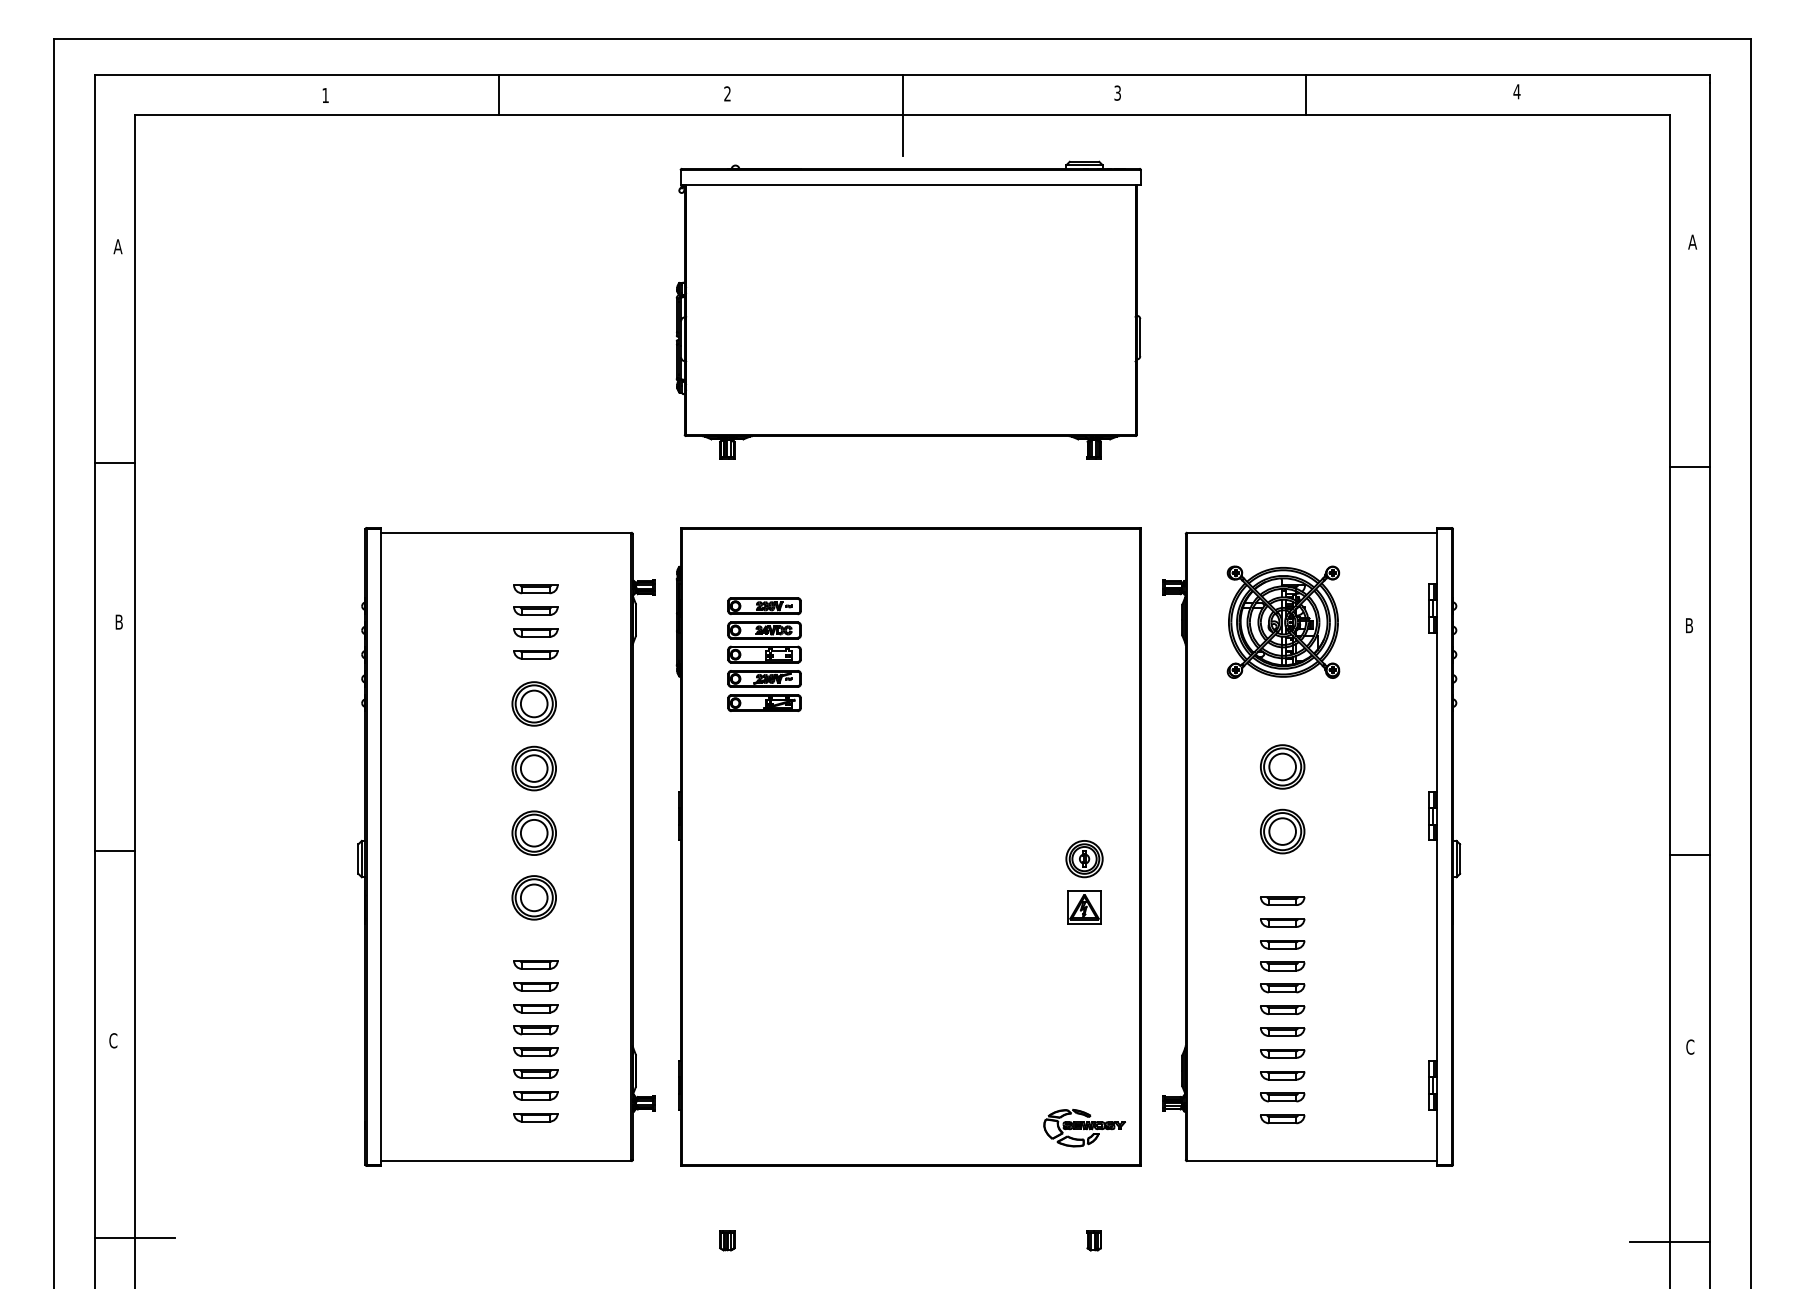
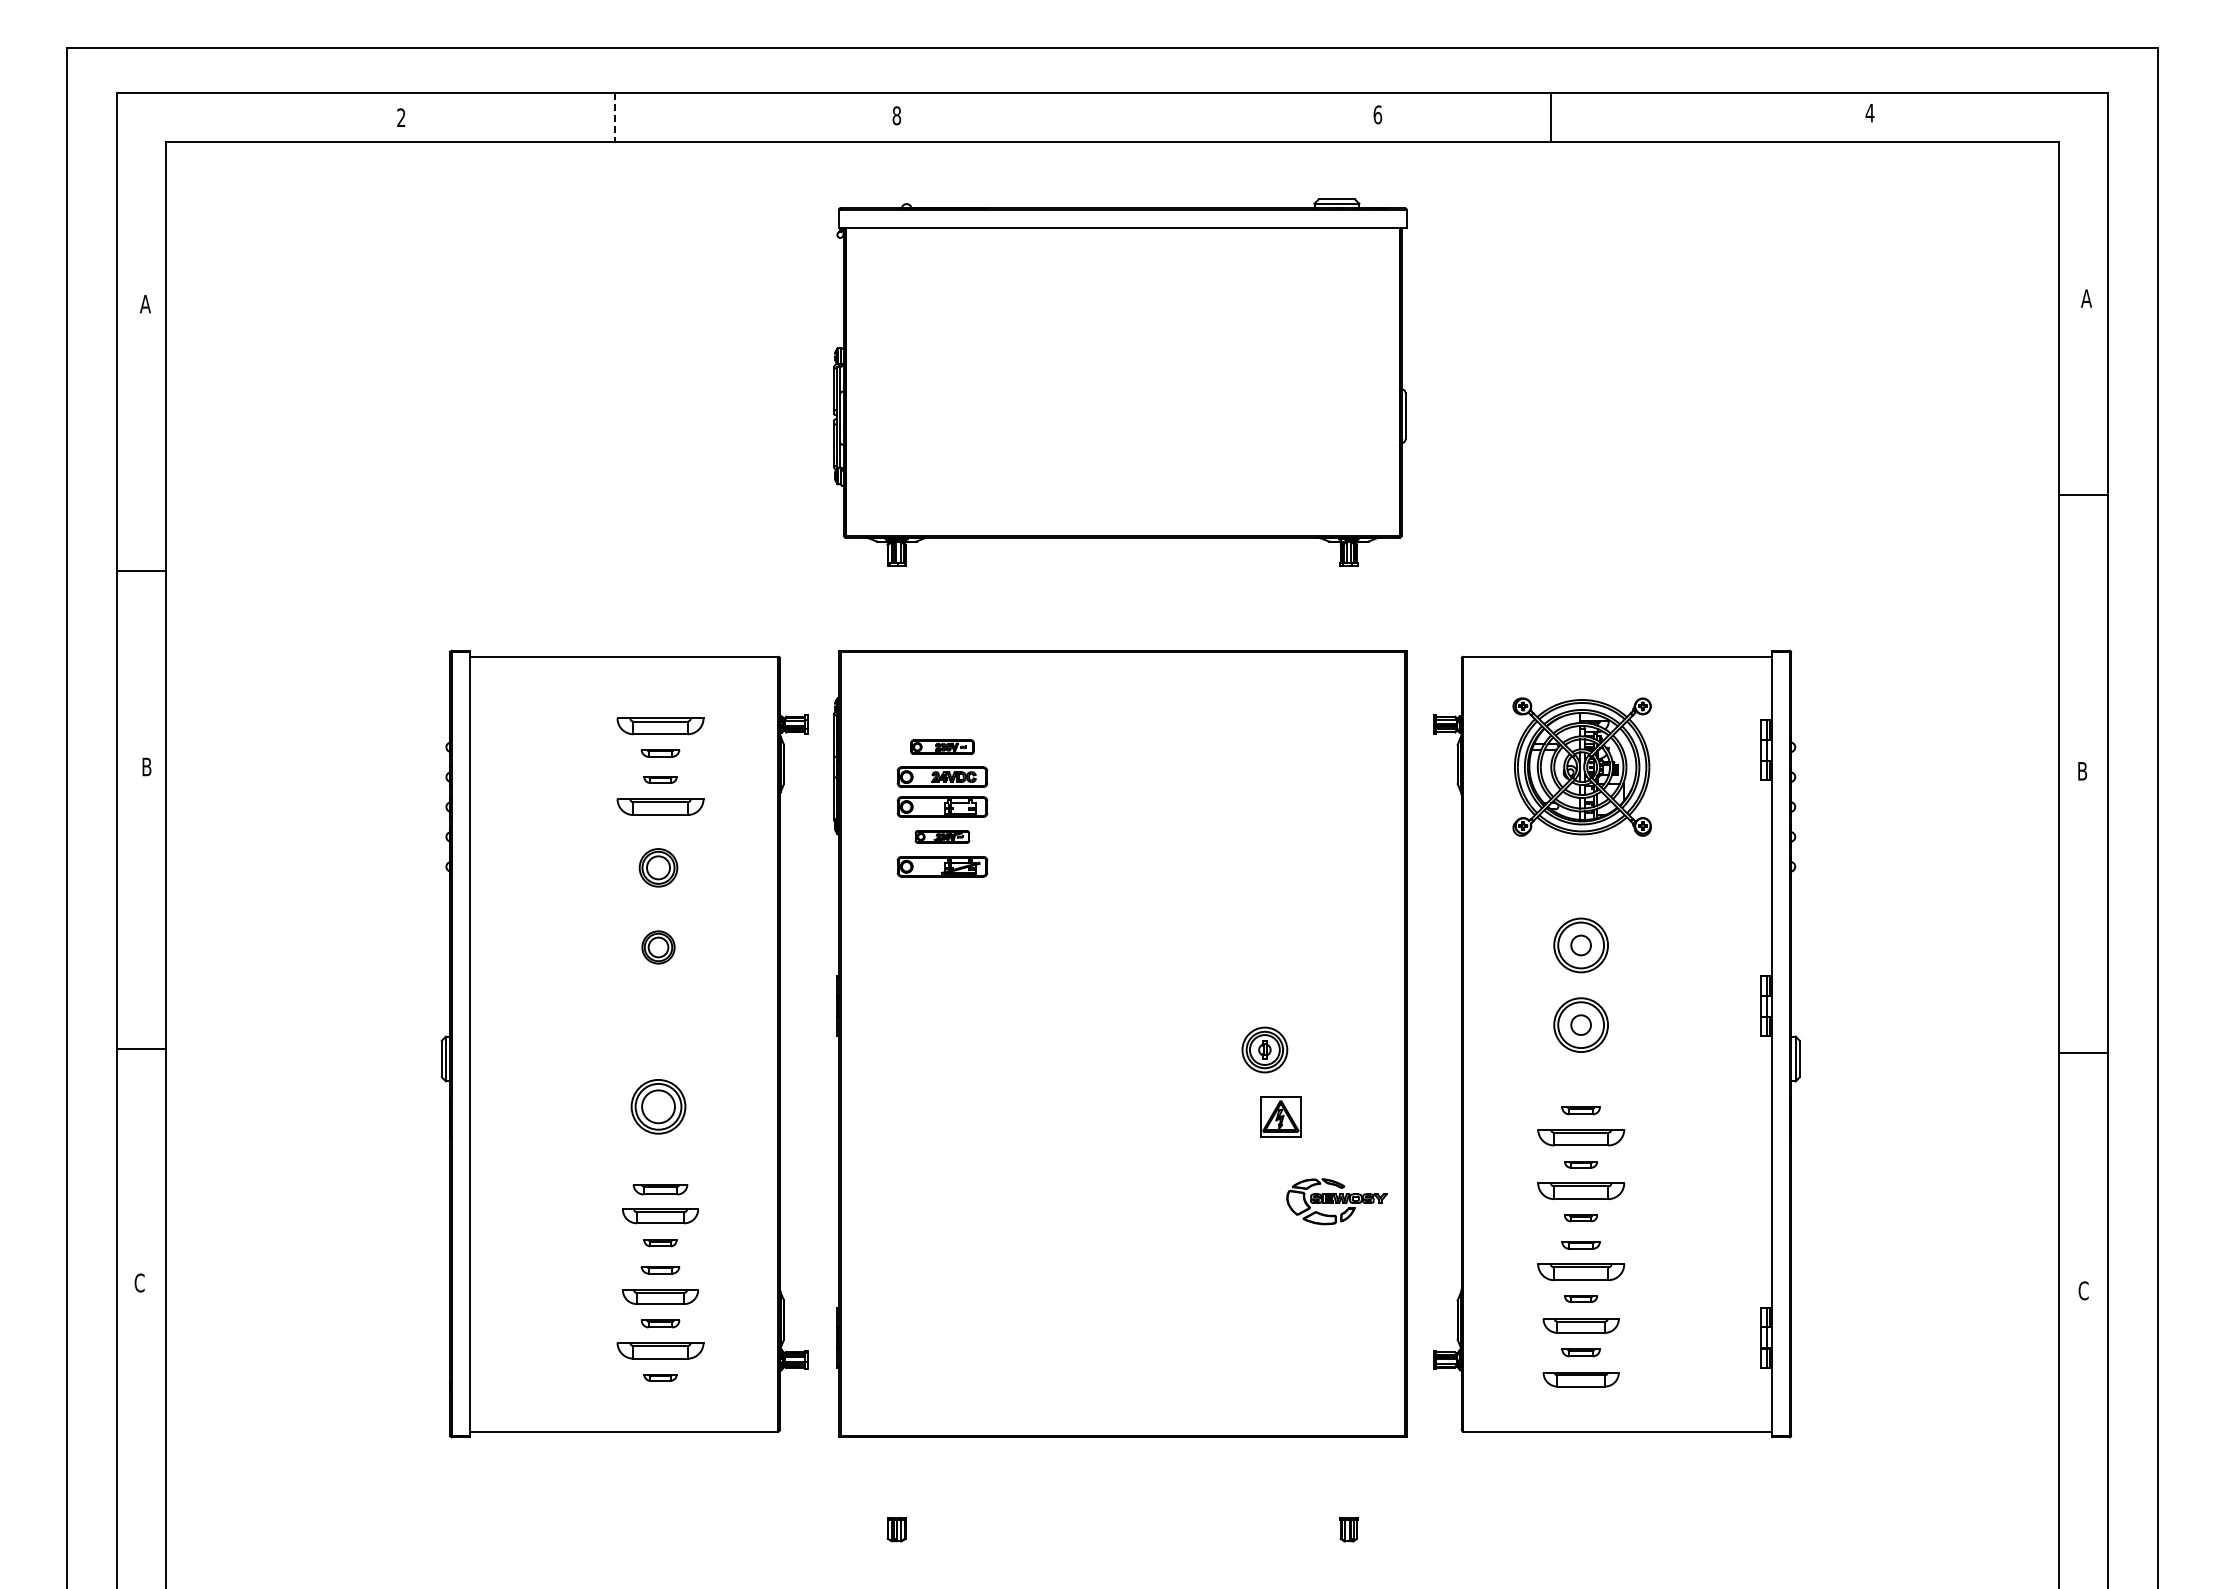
text: (1117, 92) -> (1377, 114), 3 -> 6
text: (727, 93) -> (896, 115), 2 -> 8
text: (325, 95) -> (401, 117), 1 -> 2
line: (498, 95) -> (614, 117), solid -> dashed
line: (1306, 95) -> (1551, 117), moved
line: (902, 115) -> (1112, 142), removed
line: (1690, 466) -> (2083, 495), moved
part: (535, 589) -> (660, 726), size x1.6
part: (764, 605) -> (942, 746), size x0.7
part: (535, 611) -> (660, 753), size x0.7
part: (535, 632) -> (660, 779), size x0.6
part: (535, 654) -> (660, 806), size x1.6
part: (764, 678) -> (942, 836), size x0.6
part: (534, 703) -> (658, 867), size x0.7
circle: (1282, 766) -> (1580, 945), size x0.6
part: (534, 768) -> (658, 947), size x0.6
circle: (1282, 831) -> (1580, 1024), size x0.6
part: (534, 832) -> (658, 1026), removed
part: (1084, 858) -> (1264, 1049), moved
part: (1282, 900) -> (1580, 1110), size x0.7
part: (1084, 907) -> (1280, 1116), moved
part: (1282, 922) -> (1580, 1137), size x1.6
part: (1282, 944) -> (1580, 1164), size x0.6
part: (1282, 966) -> (1580, 1191), size x1.6
part: (535, 986) -> (660, 1216), size x1.4
part: (1282, 988) -> (1580, 1218), size x0.6
part: (535, 1008) -> (660, 1243), size x0.6
part: (1282, 1010) -> (1580, 1245), size x0.7
part: (535, 1029) -> (660, 1269), size x0.7
part: (1282, 1031) -> (1580, 1271), size x1.6
part: (535, 1051) -> (660, 1296), size x1.4
part: (1282, 1053) -> (1580, 1298), size x0.6
part: (535, 1073) -> (660, 1323), size x0.7
part: (1282, 1075) -> (1580, 1325), size x1.4
part: (535, 1095) -> (660, 1350), size x1.6
part: (1282, 1097) -> (1580, 1352), size x0.7
part: (535, 1117) -> (660, 1377), size x0.6
part: (1282, 1119) -> (1580, 1379), size x1.4
part: (1084, 1127) -> (1336, 1201), moved
line: (135, 1238) -> (166, 1526), removed
line: (1669, 1242) -> (2058, 1531), removed

